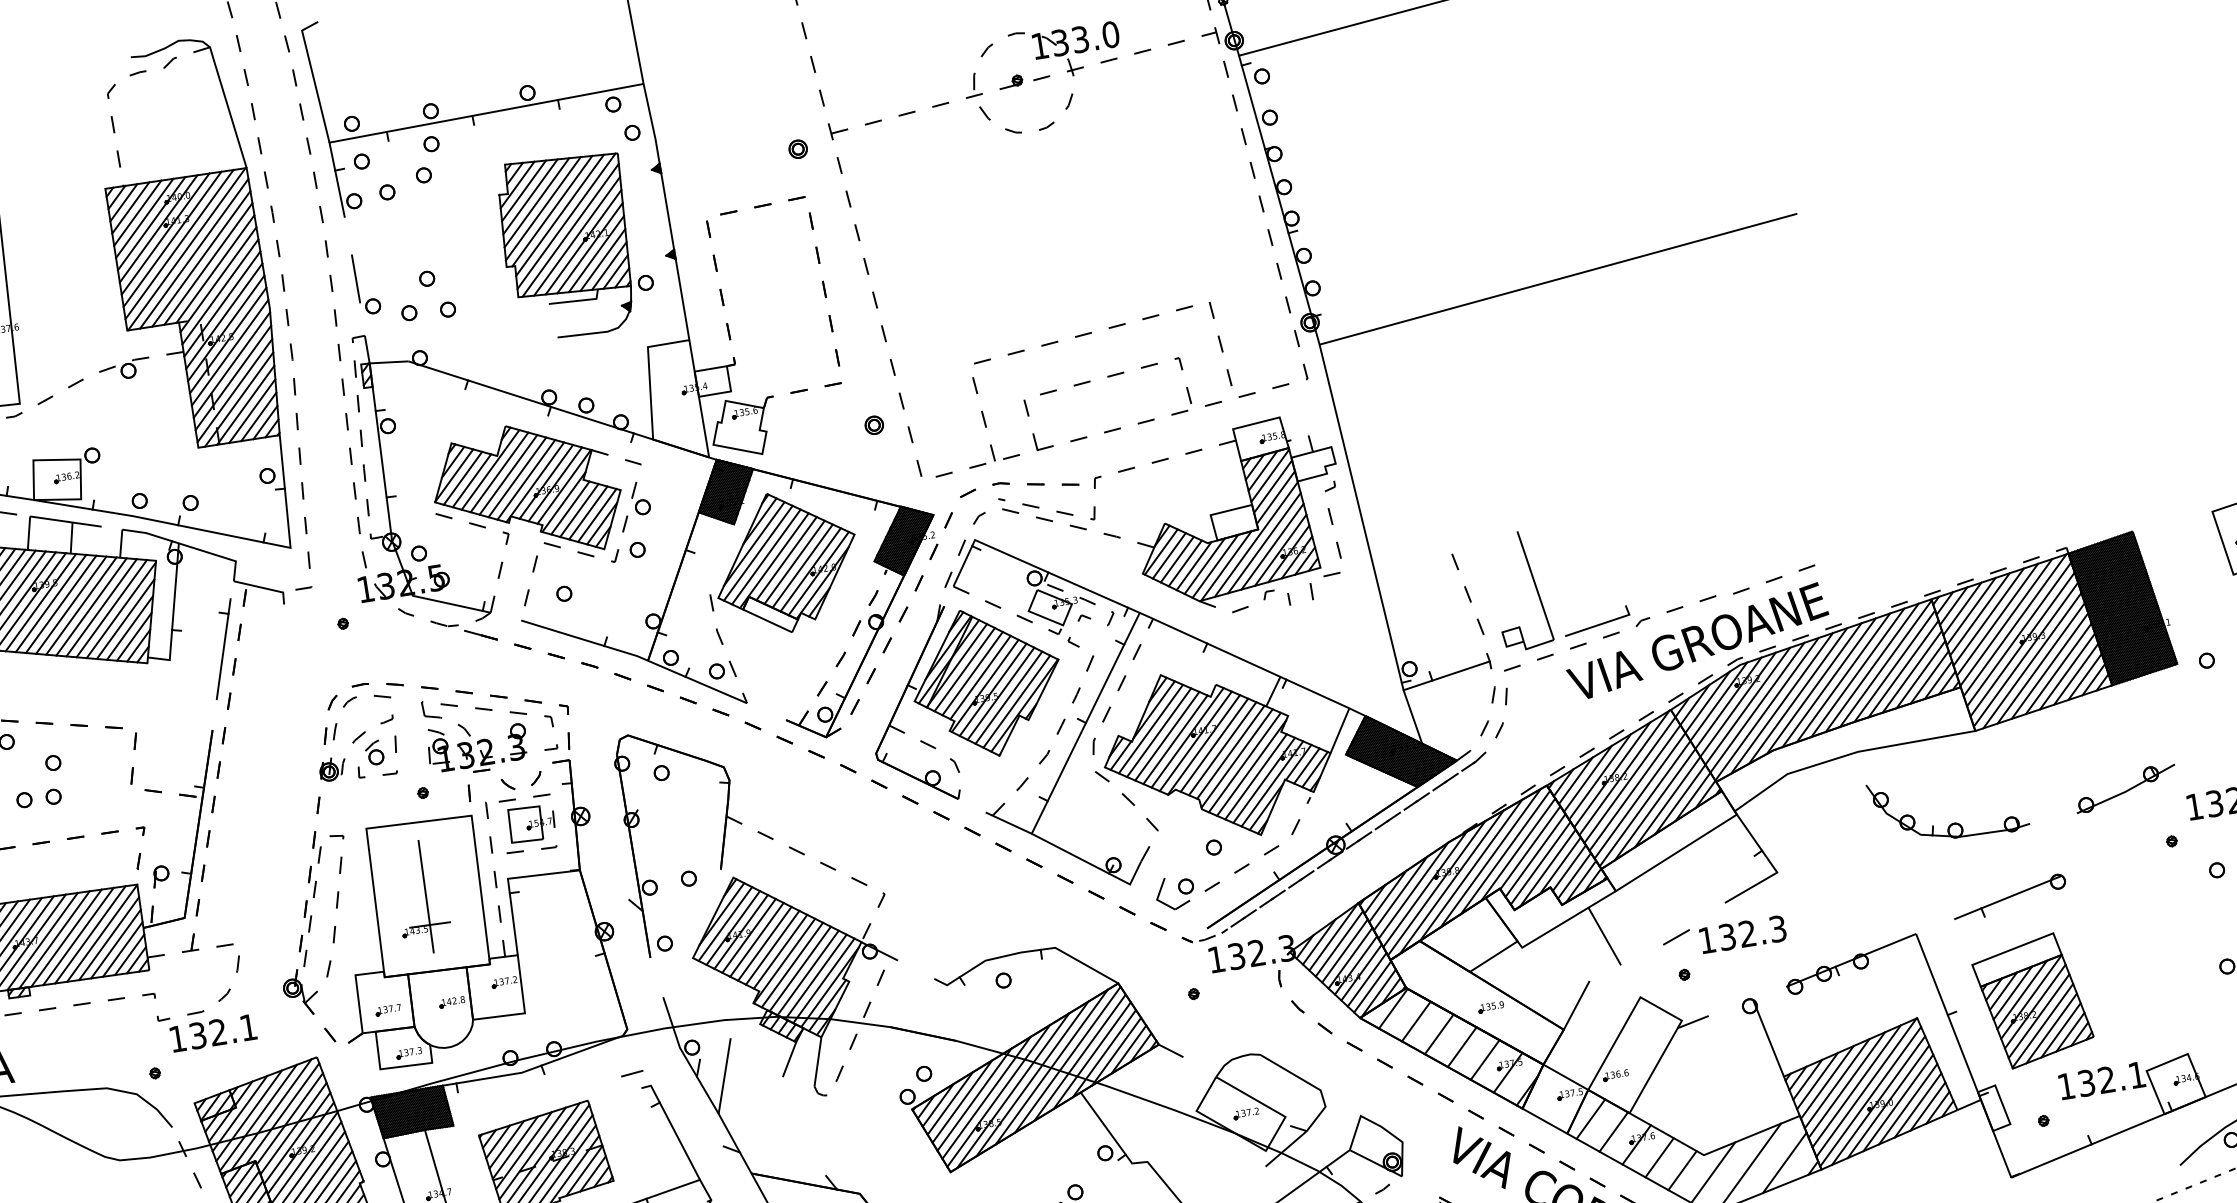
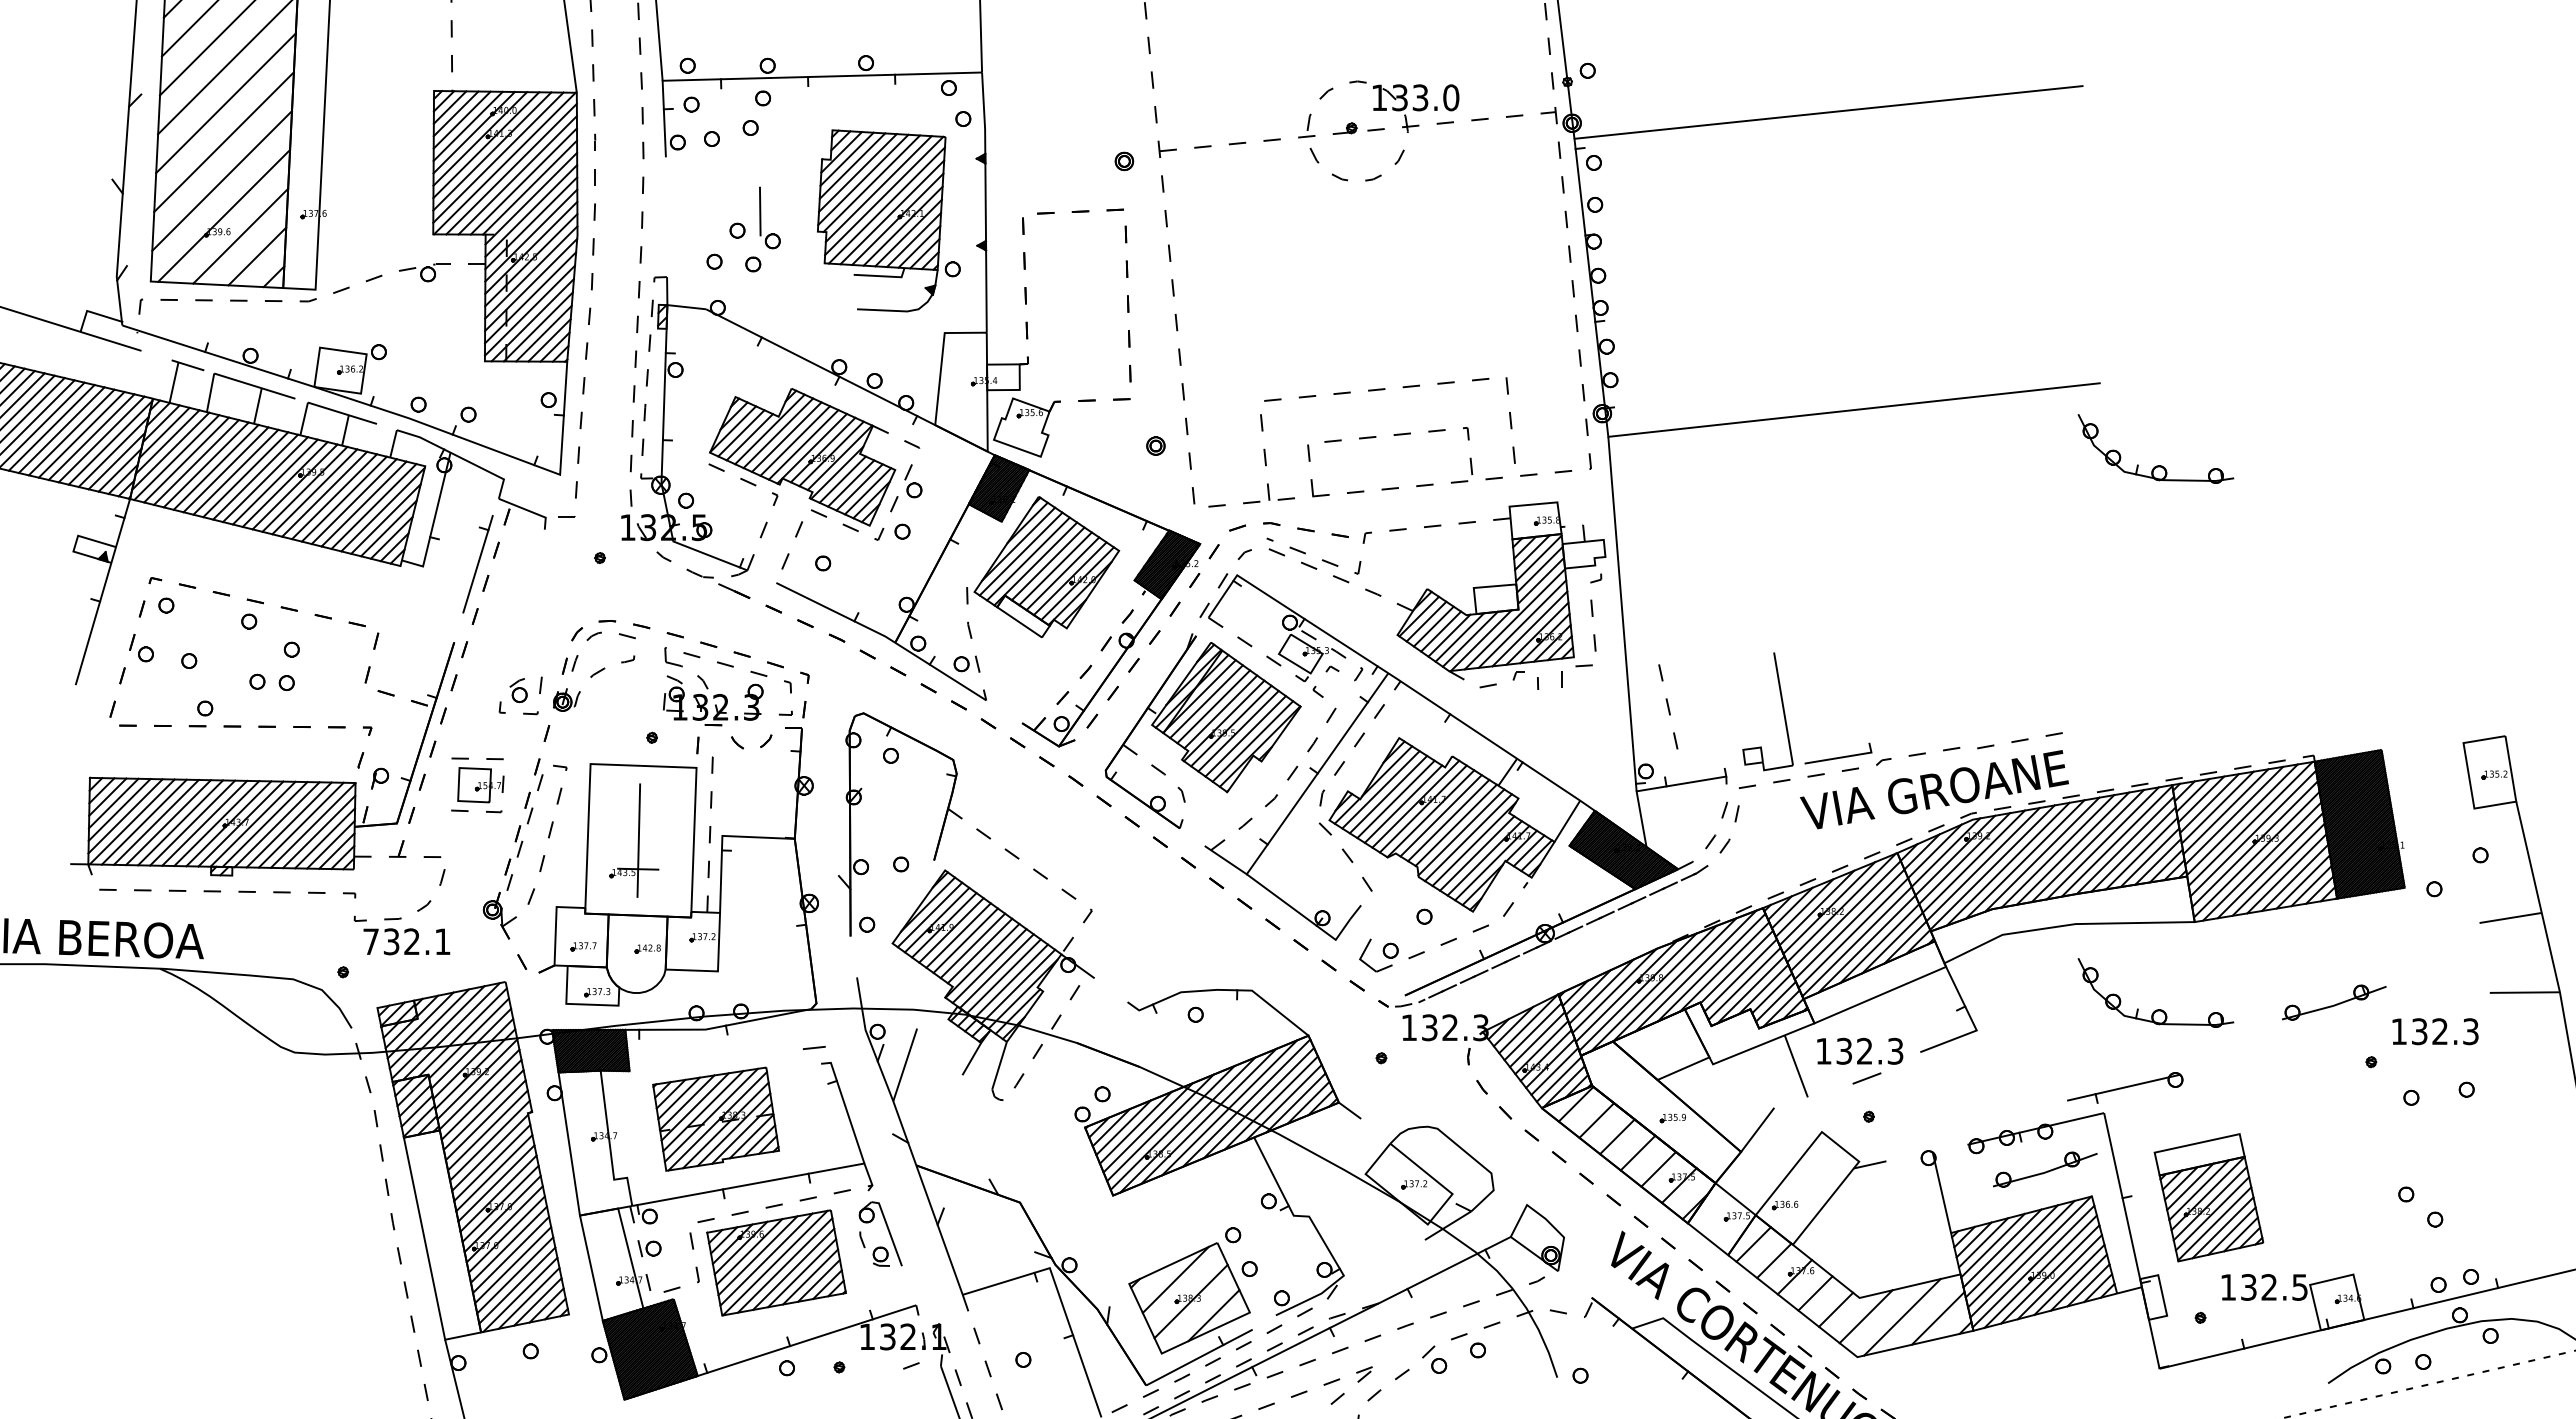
part: (358, 284) -> (761, 217), moved
part: (1865, 286) -> (2156, 465), added
line: (1468, 593) -> (1668, 706), moved
part: (377, 757) -> (520, 695), moved
part: (528, 824) -> (477, 785), moved
part: (2009, 897) -> (2125, 1087), moved
text: (1743, 933) -> (1860, 1050), moved
part: (1867, 998) -> (2045, 1169), added
text: (177, 1038) -> (370, 941), 132.1 -> 732.1
text: (2136, 1075) -> (2299, 1287), 132.1 -> 132.5

